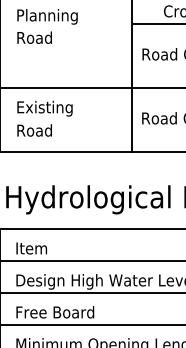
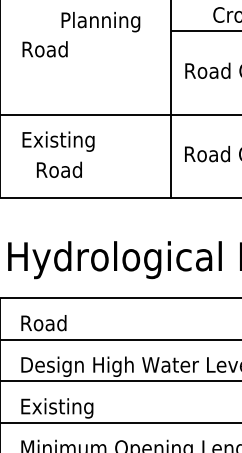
text: (47, 16) -> (100, 21), moved
text: (34, 130) -> (59, 169), moved
text: (34, 248) -> (44, 323), Item -> Road
text: (55, 313) -> (72, 407), Free Board -> Existing

